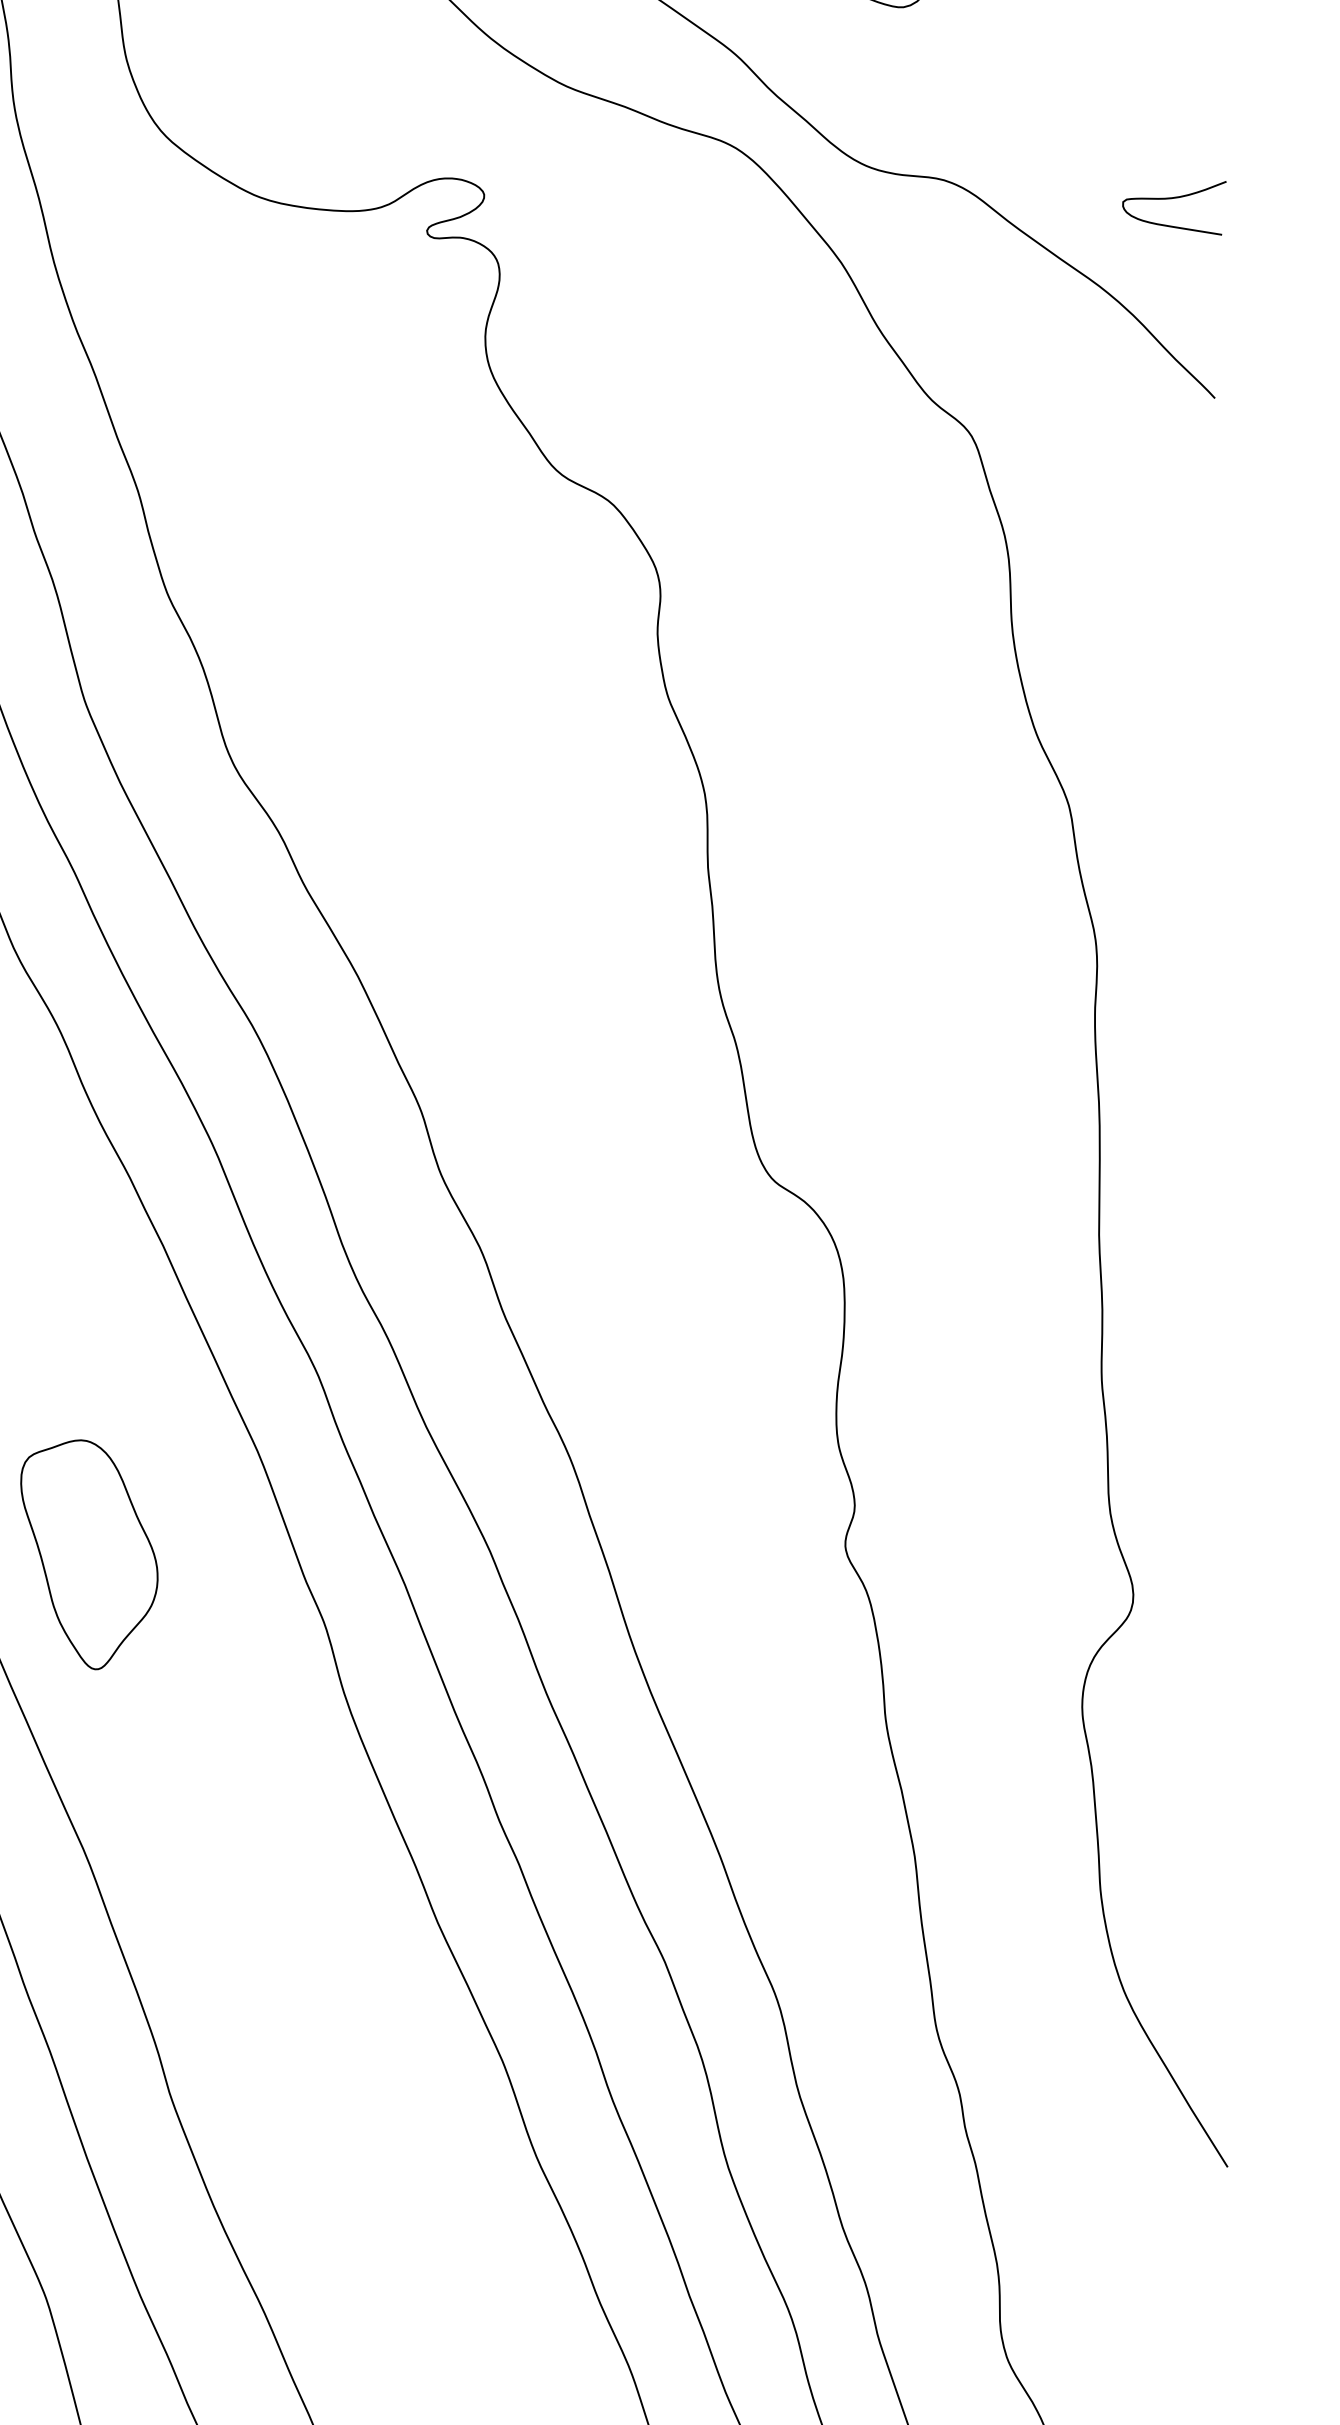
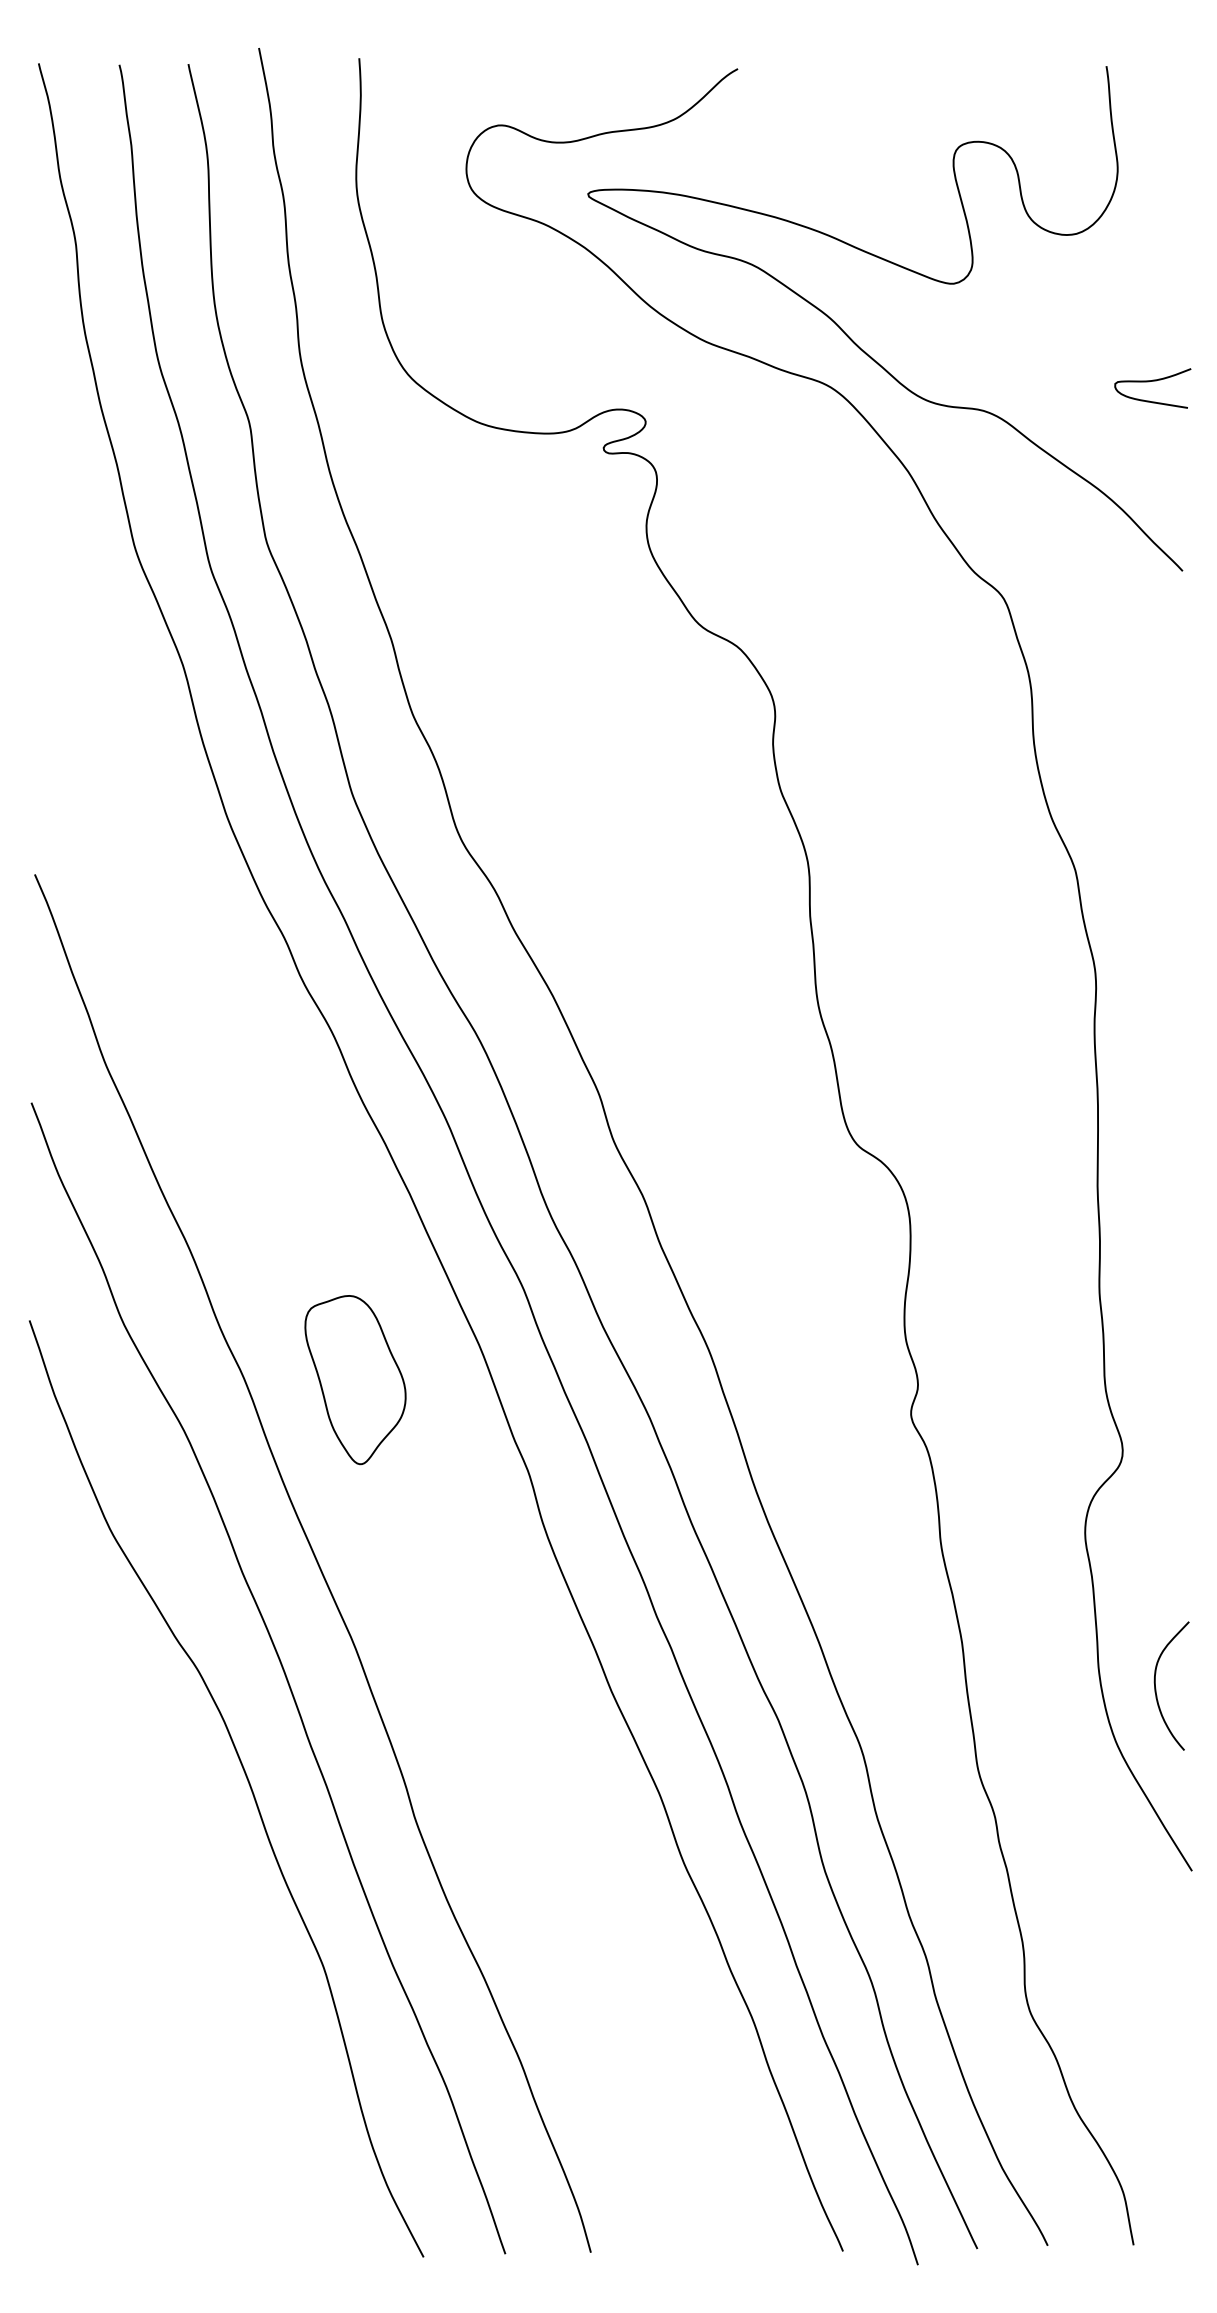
curve: (1169, 200) -> (1149, 382), moved
part: (89, 1555) -> (355, 1380), moved
curve: (1179, 1918) -> (1156, 1688), added

